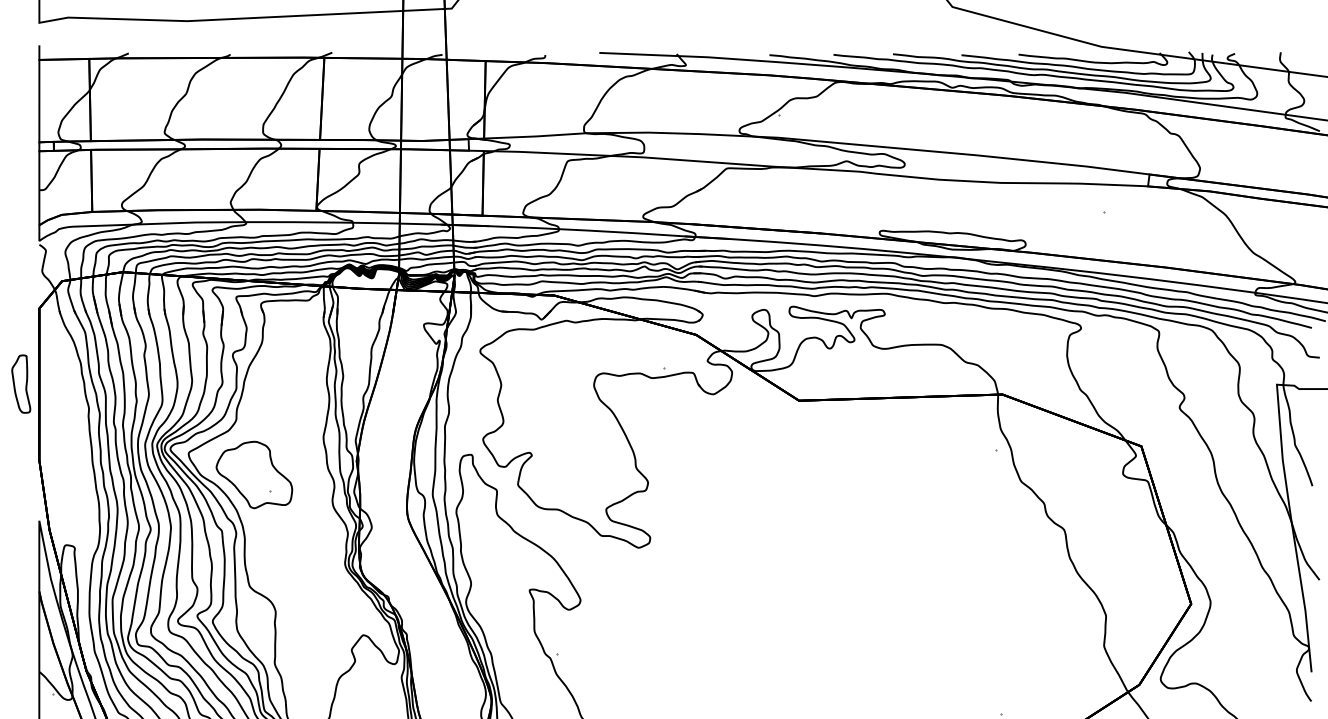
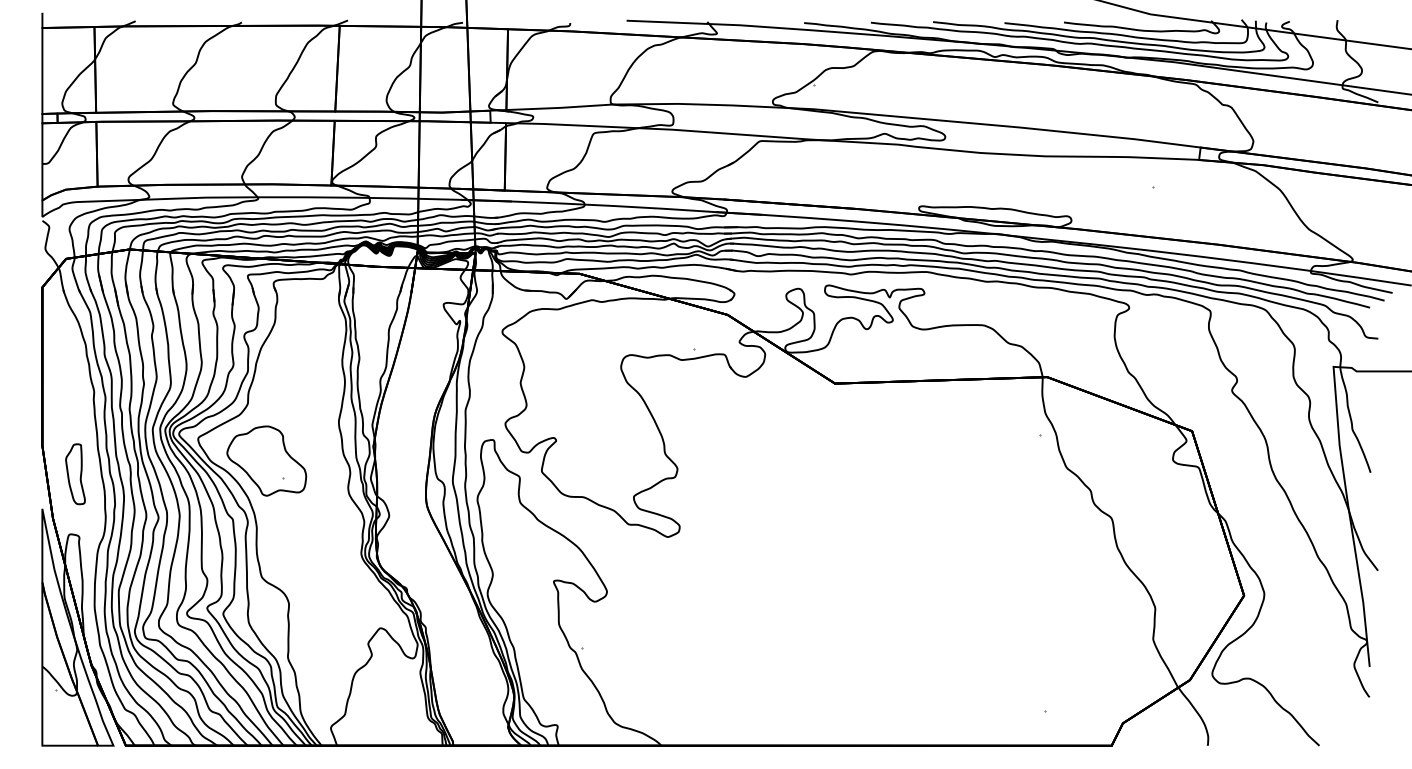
part: (21, 384) -> (75, 474), moved

